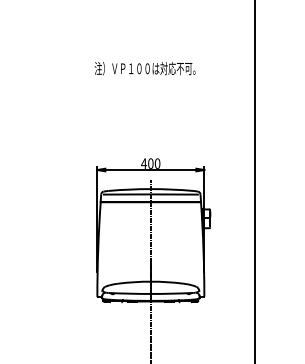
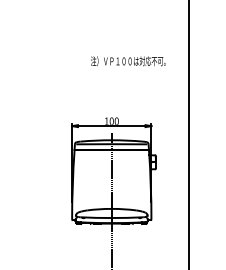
text: (144, 68) -> (127, 61), moved
text: (143, 163) -> (106, 121), 400 -> 100

